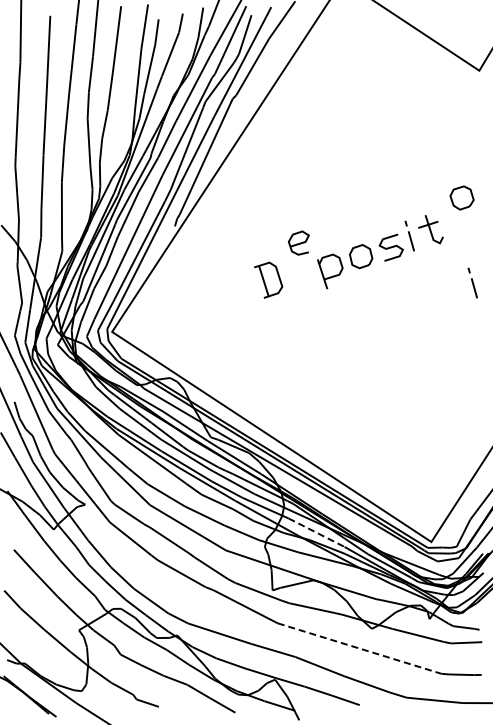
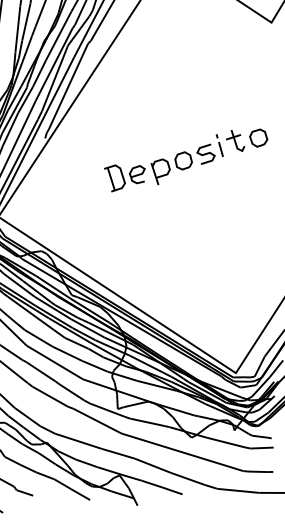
part: (461, 197) -> (258, 137), moved
part: (298, 242) -> (137, 174), moved
line: (472, 282) -> (266, 180), removed
line: (317, 532) -> (151, 366), dashed -> solid
line: (359, 648) -> (182, 452), dashed -> solid

